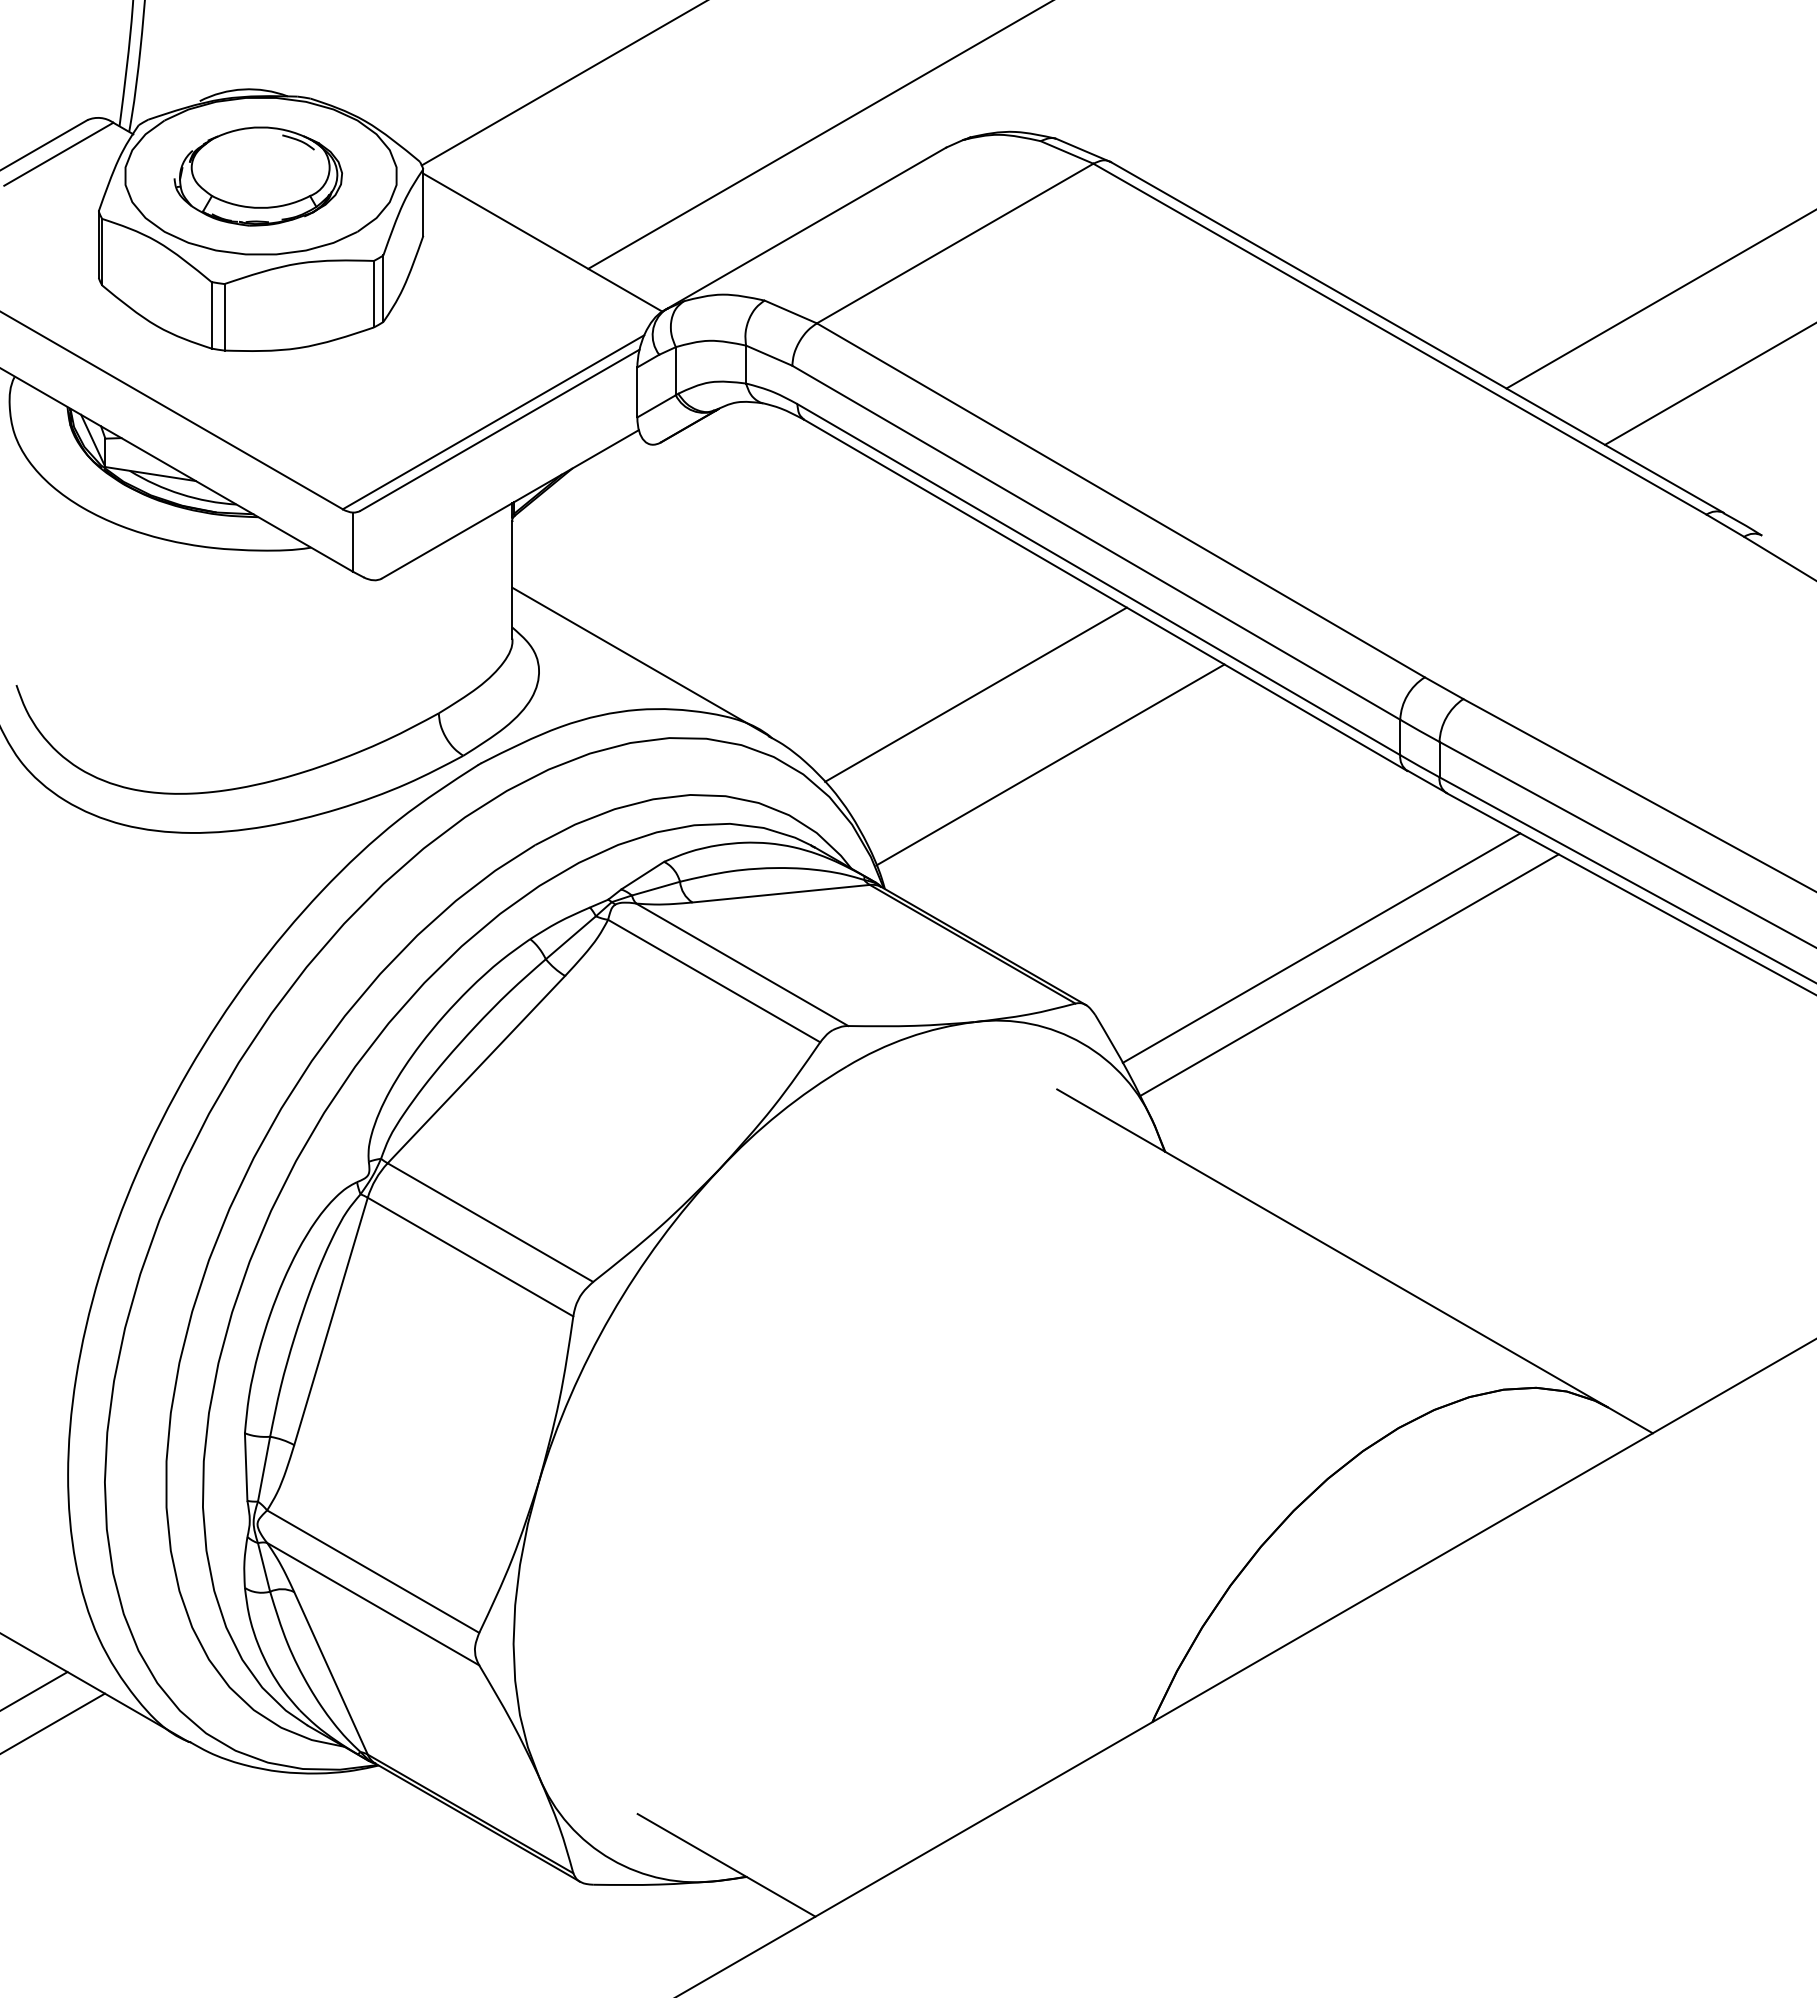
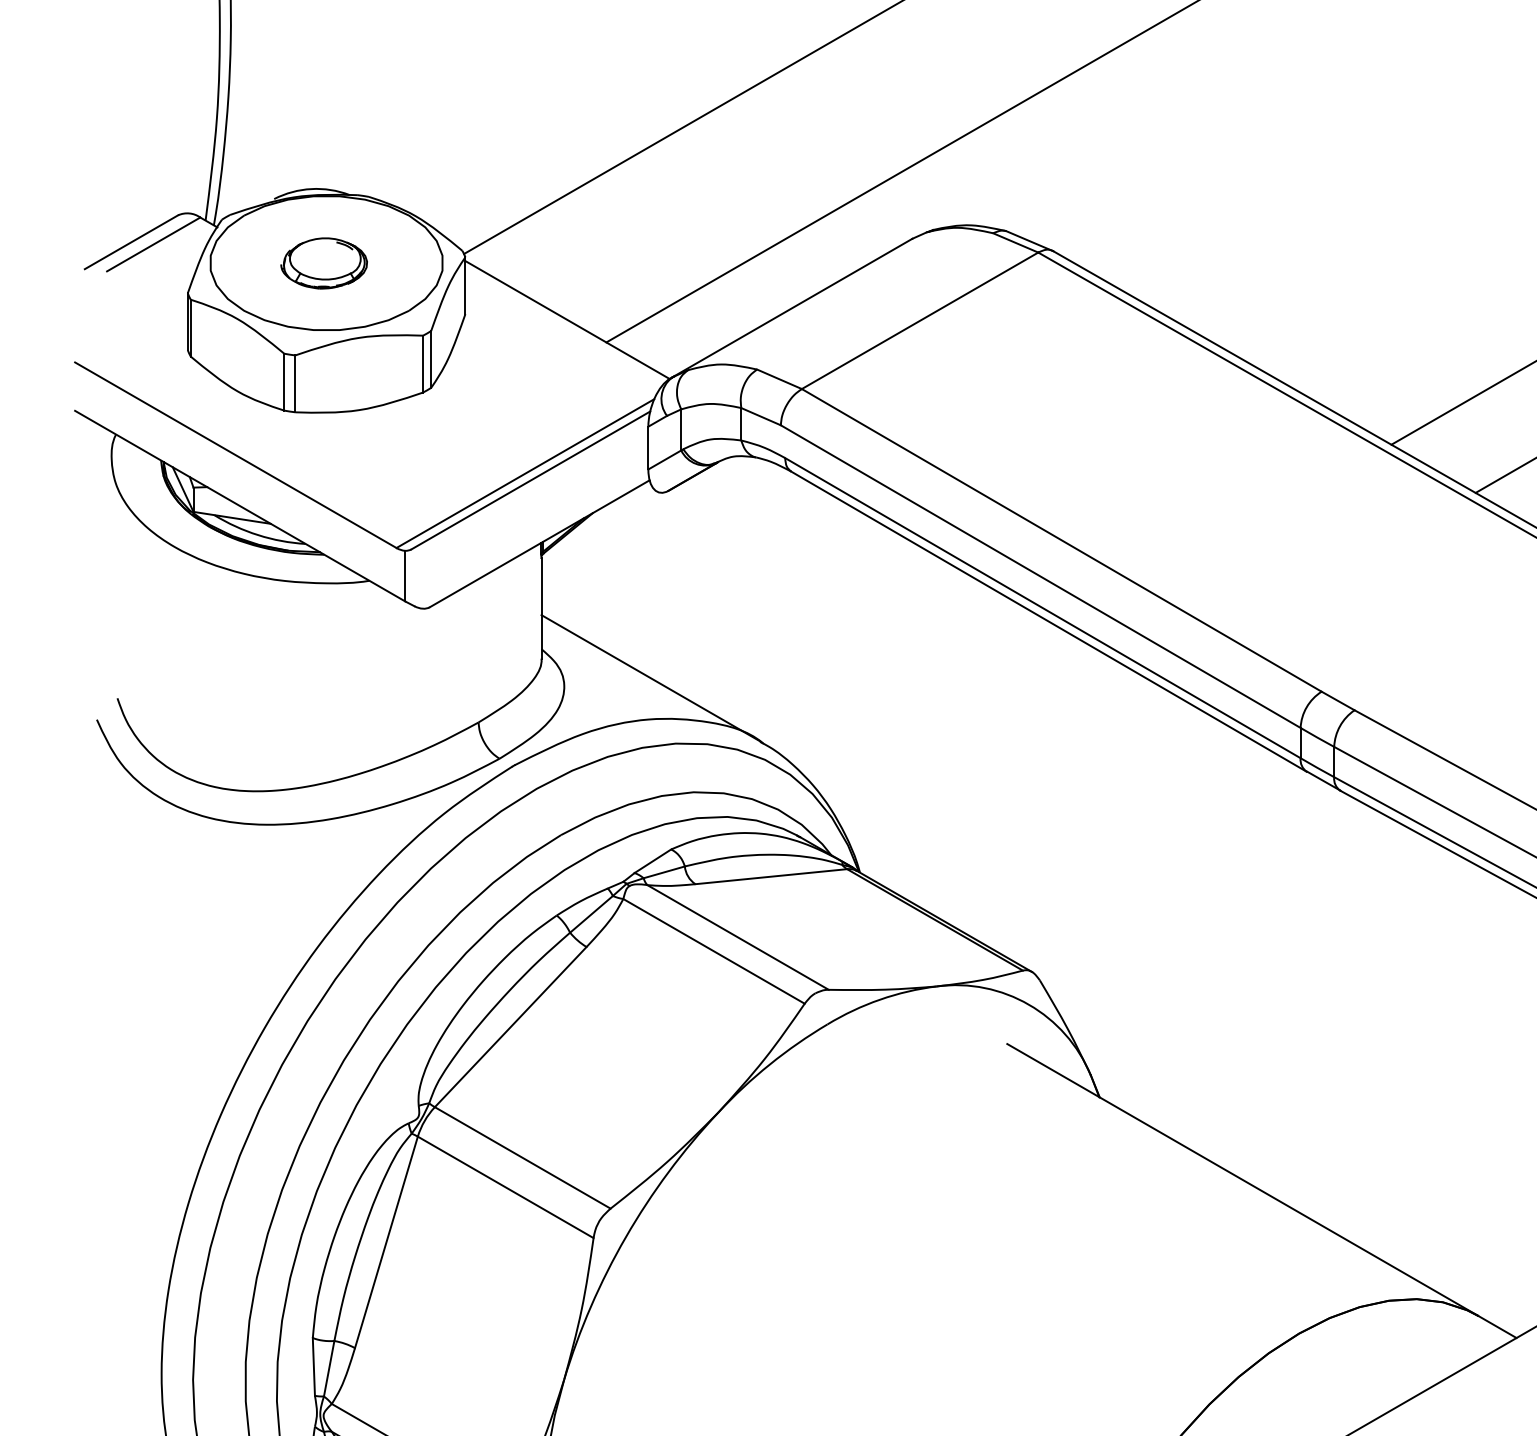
part: (257, 176) -> (323, 263), size x0.6
line: (975, 694) -> (937, 706), removed
line: (1050, 764) -> (1001, 766), removed
line: (1321, 947) -> (1233, 922), removed
line: (1349, 975) -> (1257, 946), removed

